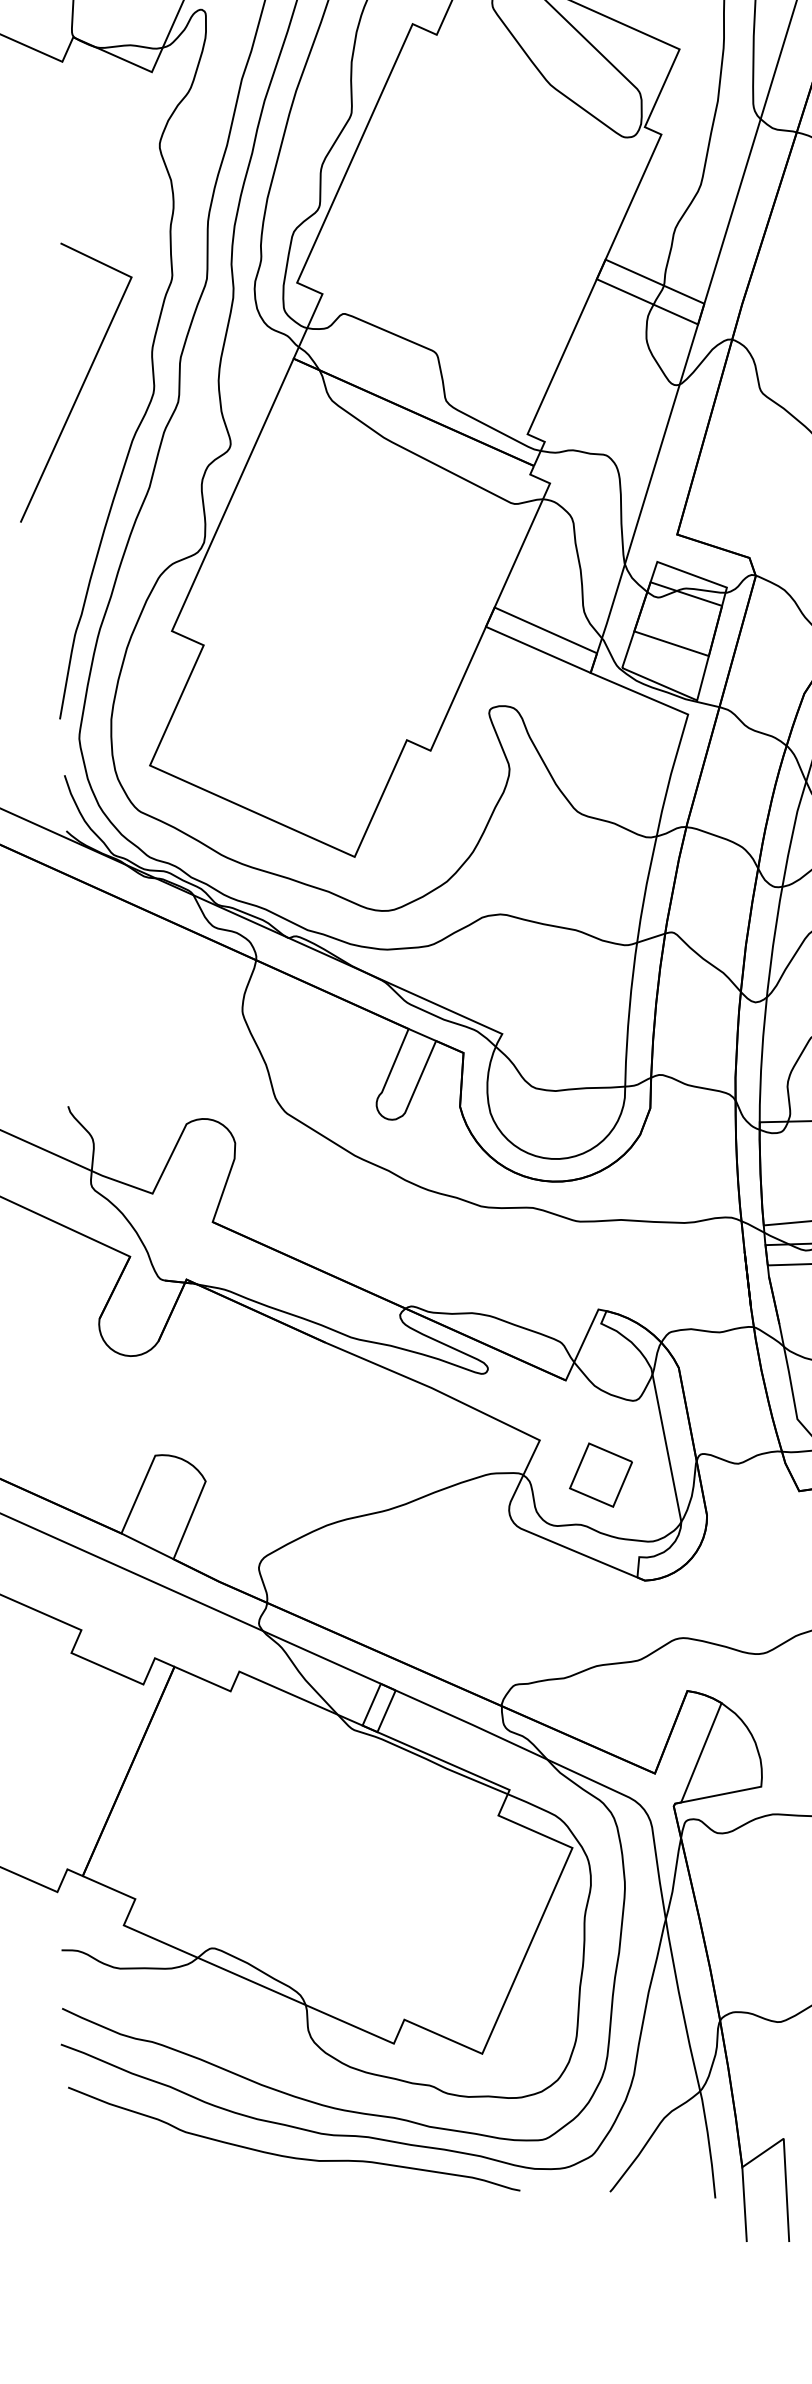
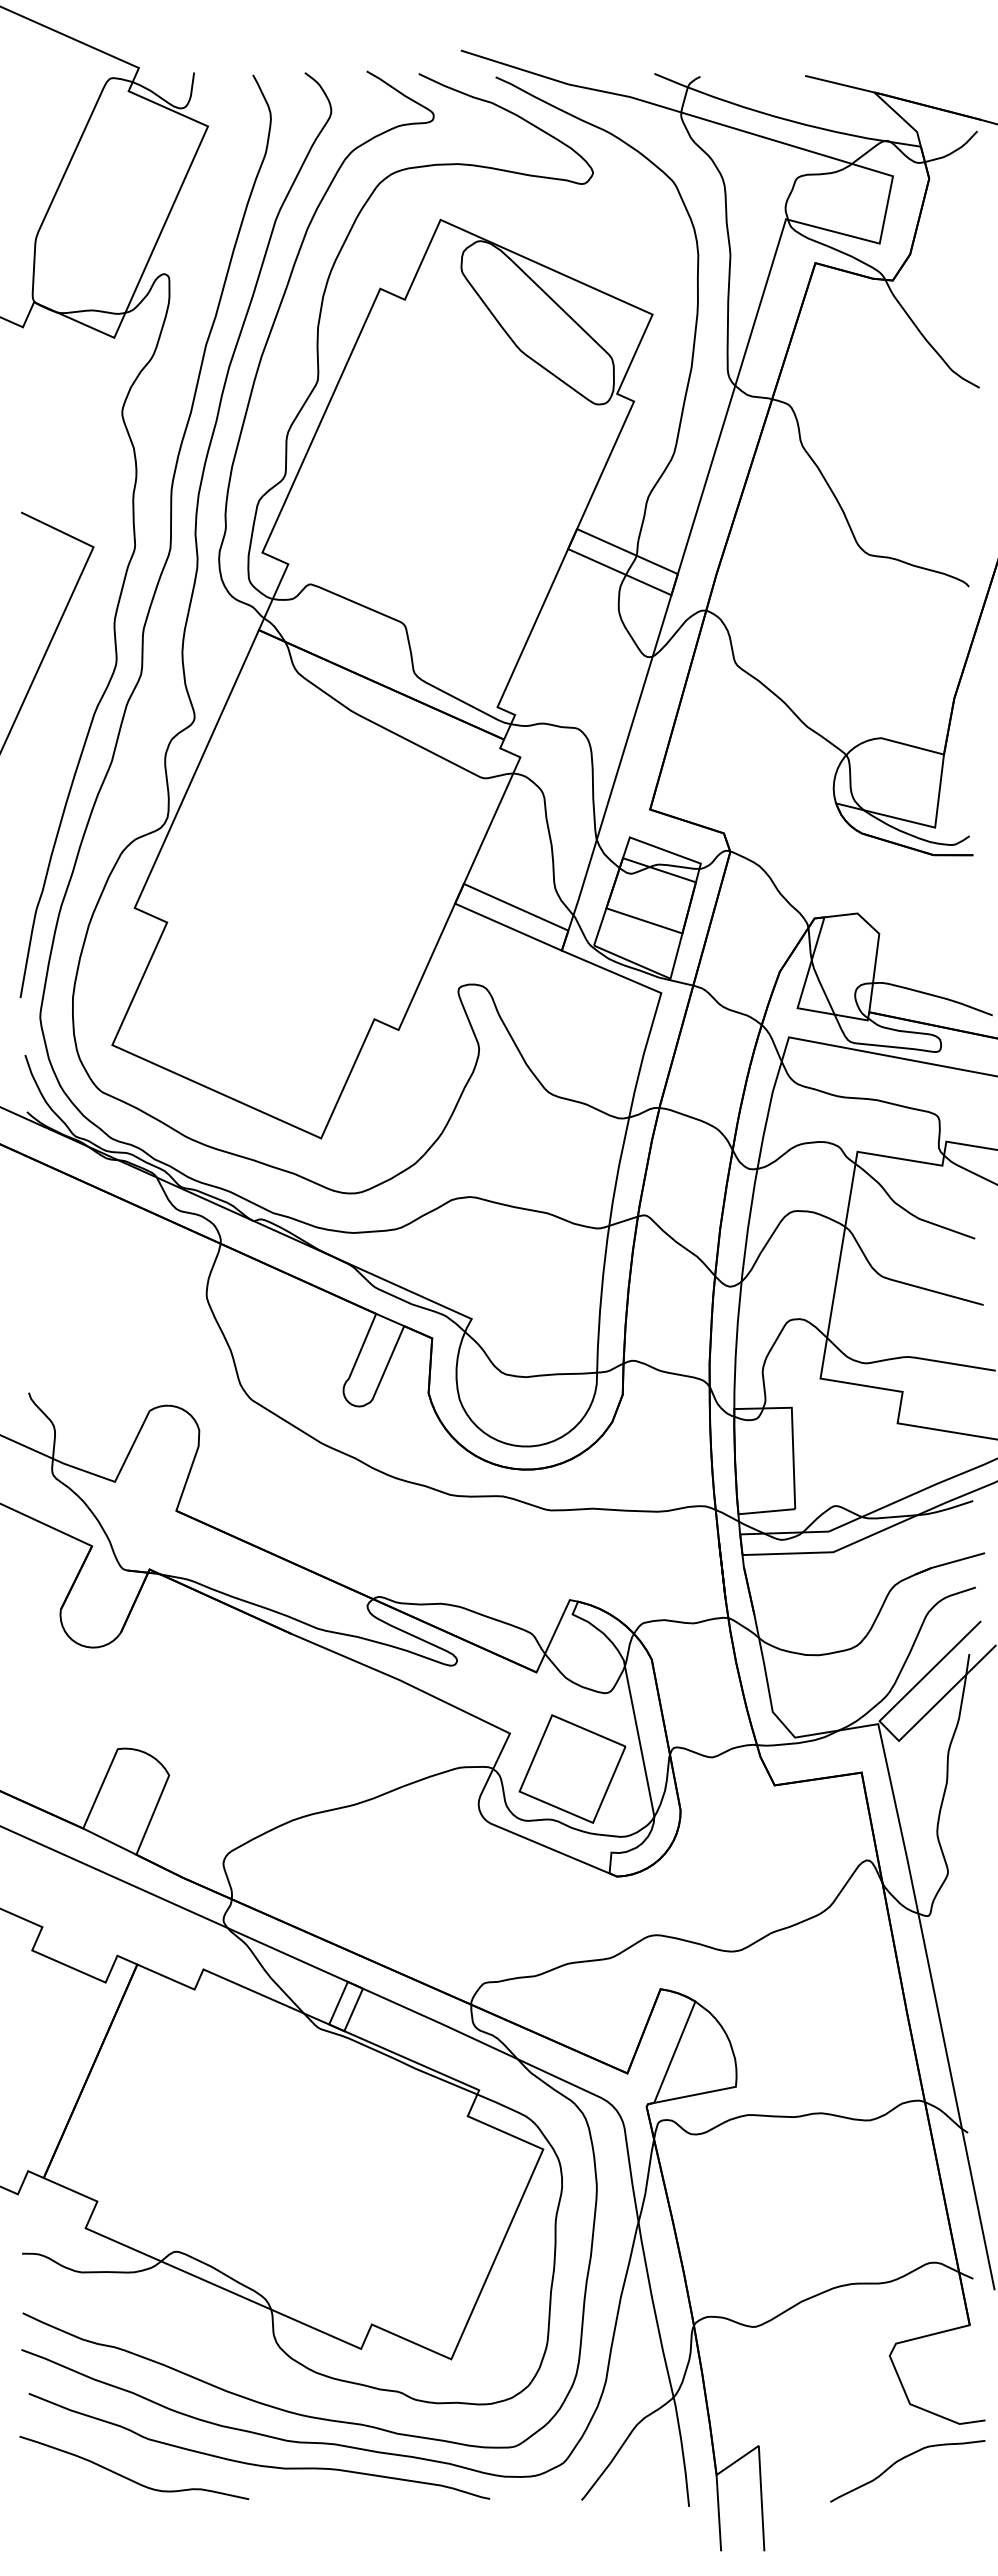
part: (601, 1474) -> (572, 1768), size x1.67
curve: (166, 2170) -> (129, 2478), added

